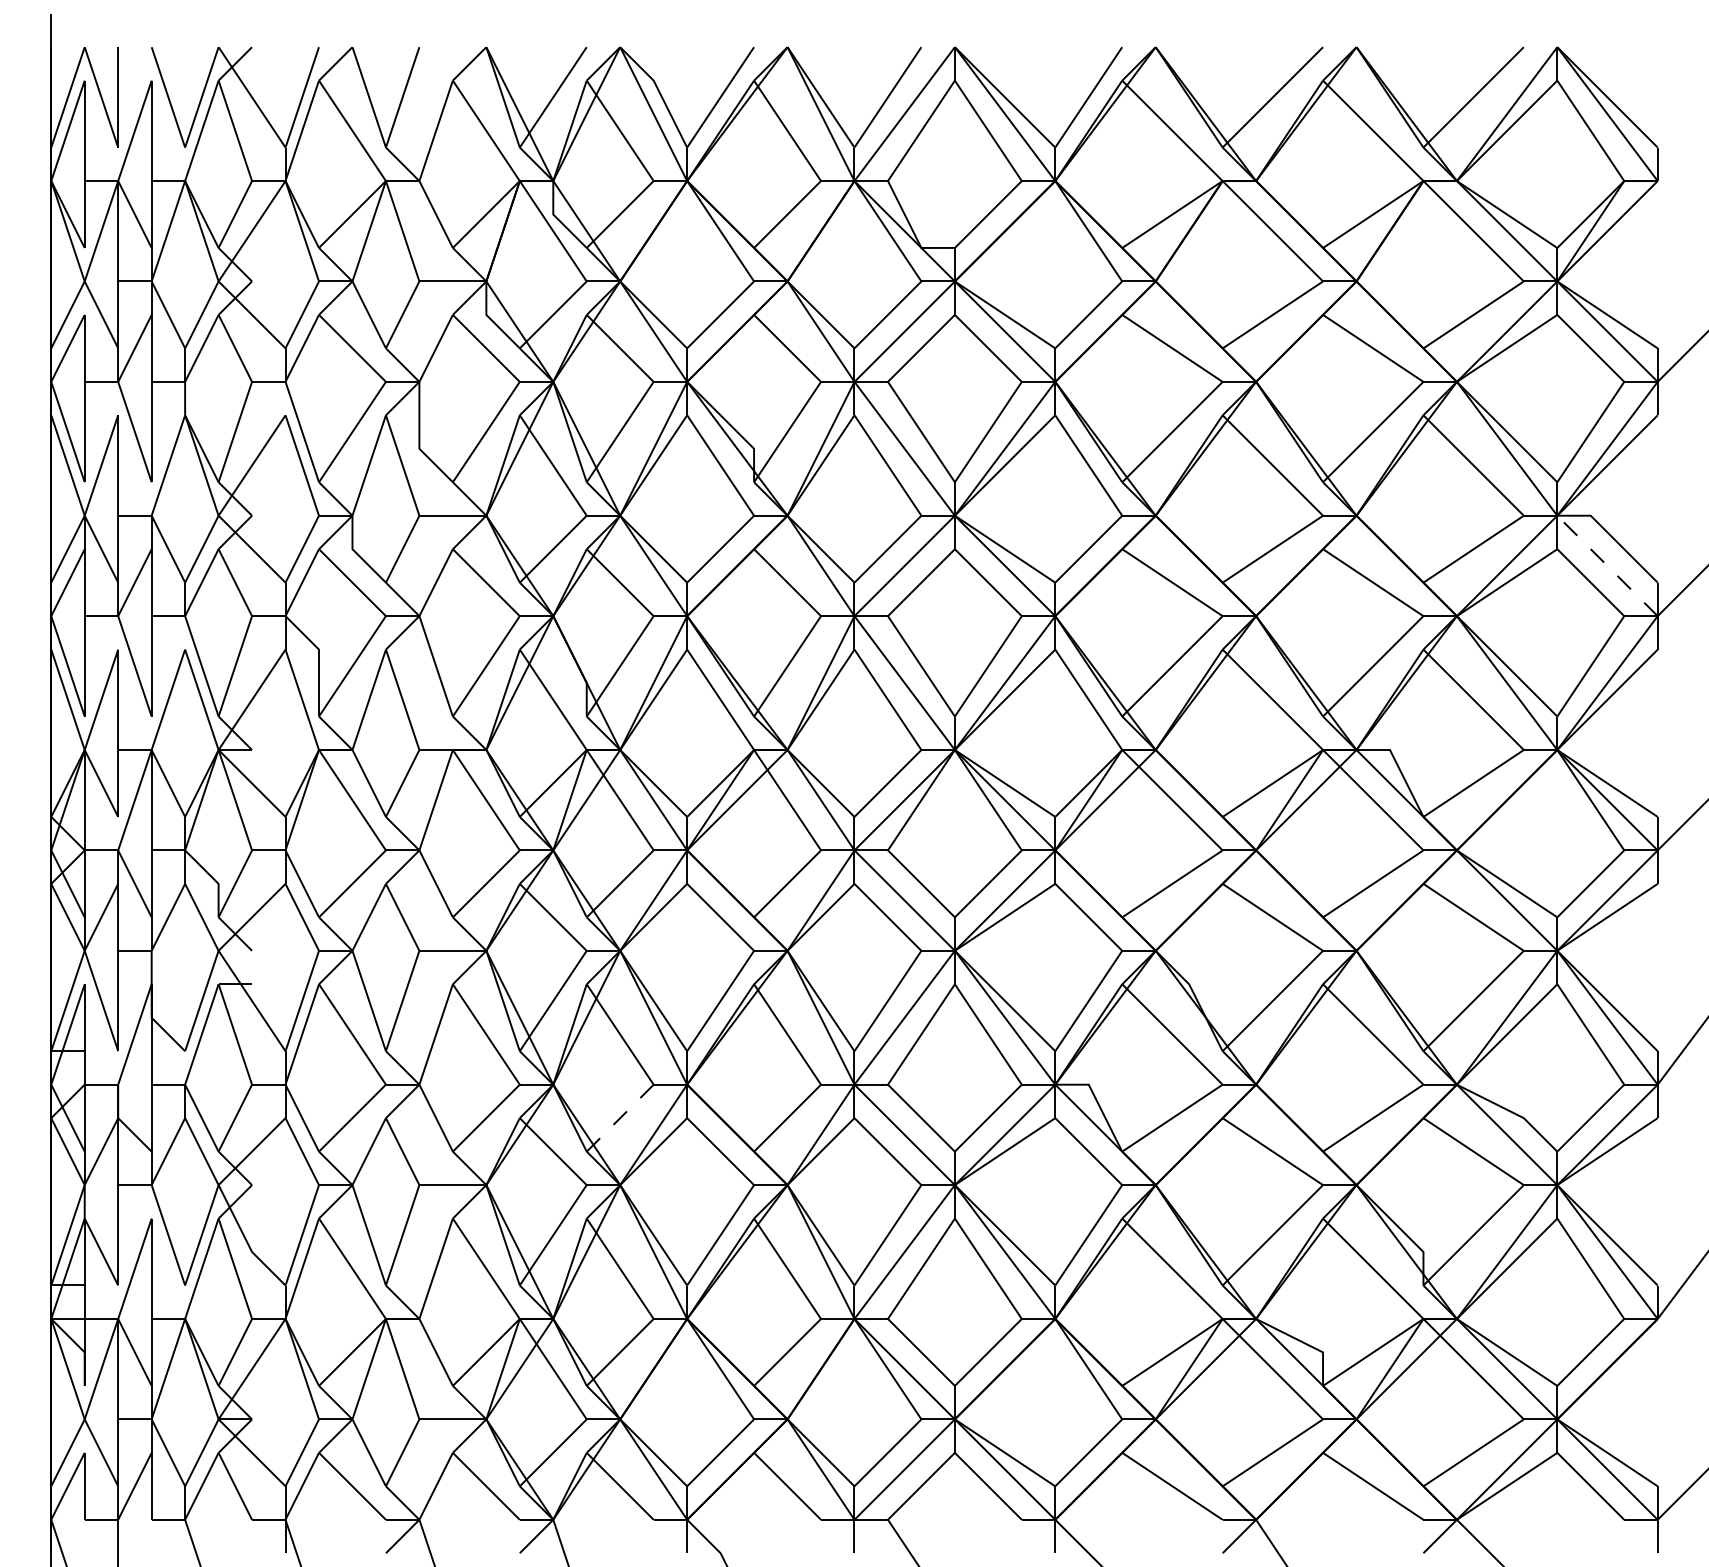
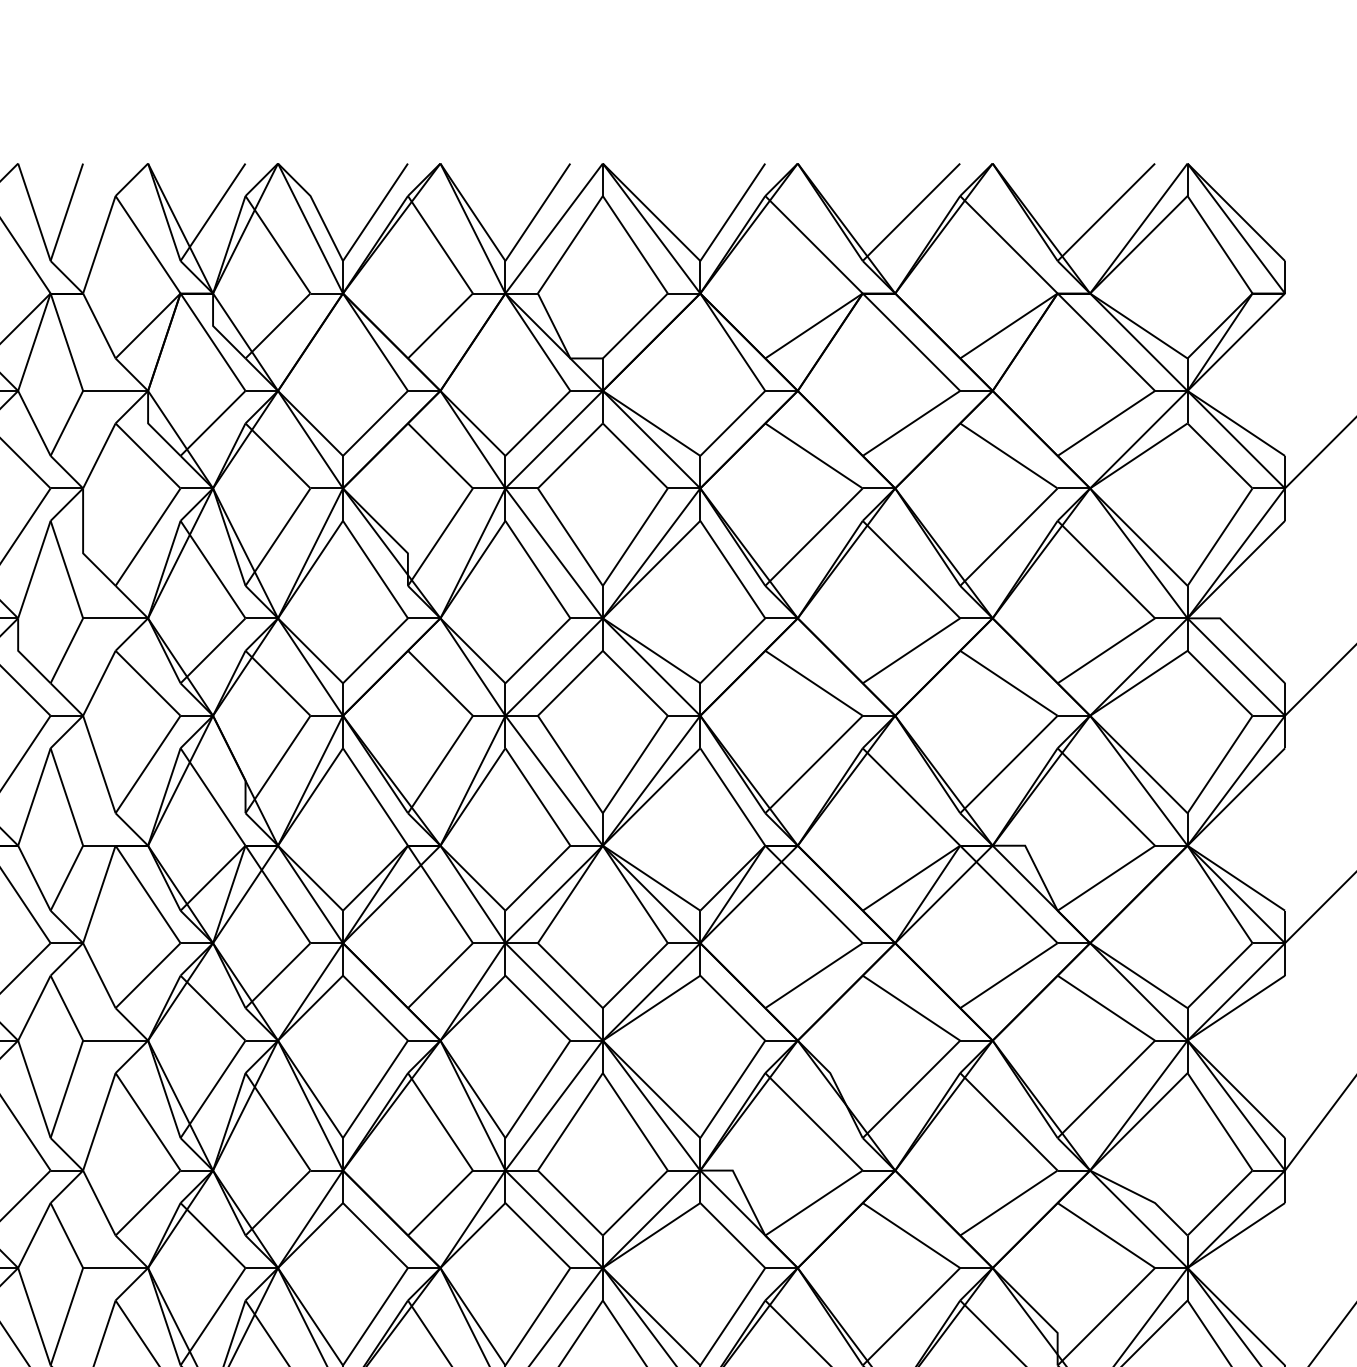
line: (1607, 565) -> (1236, 666), dashed -> solid
line: (620, 1117) -> (278, 1202), dashed -> solid

